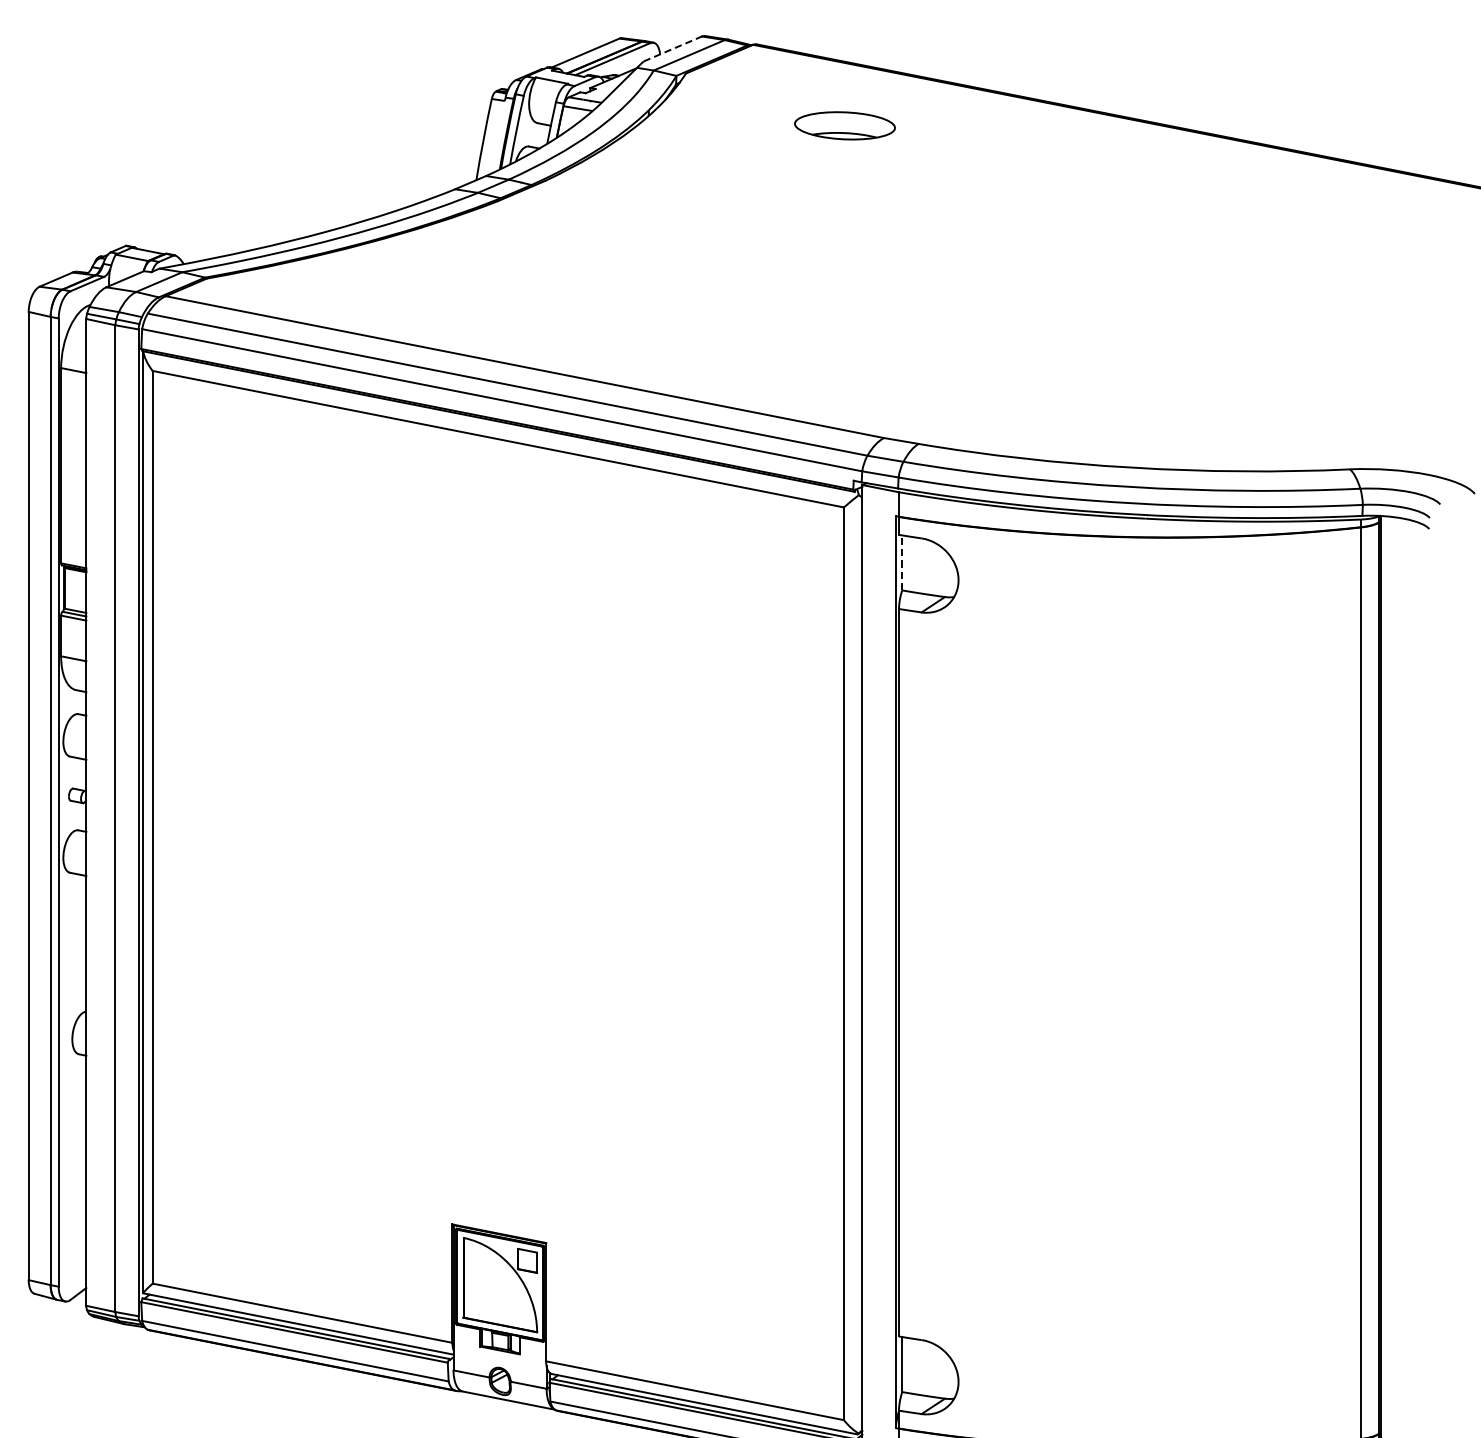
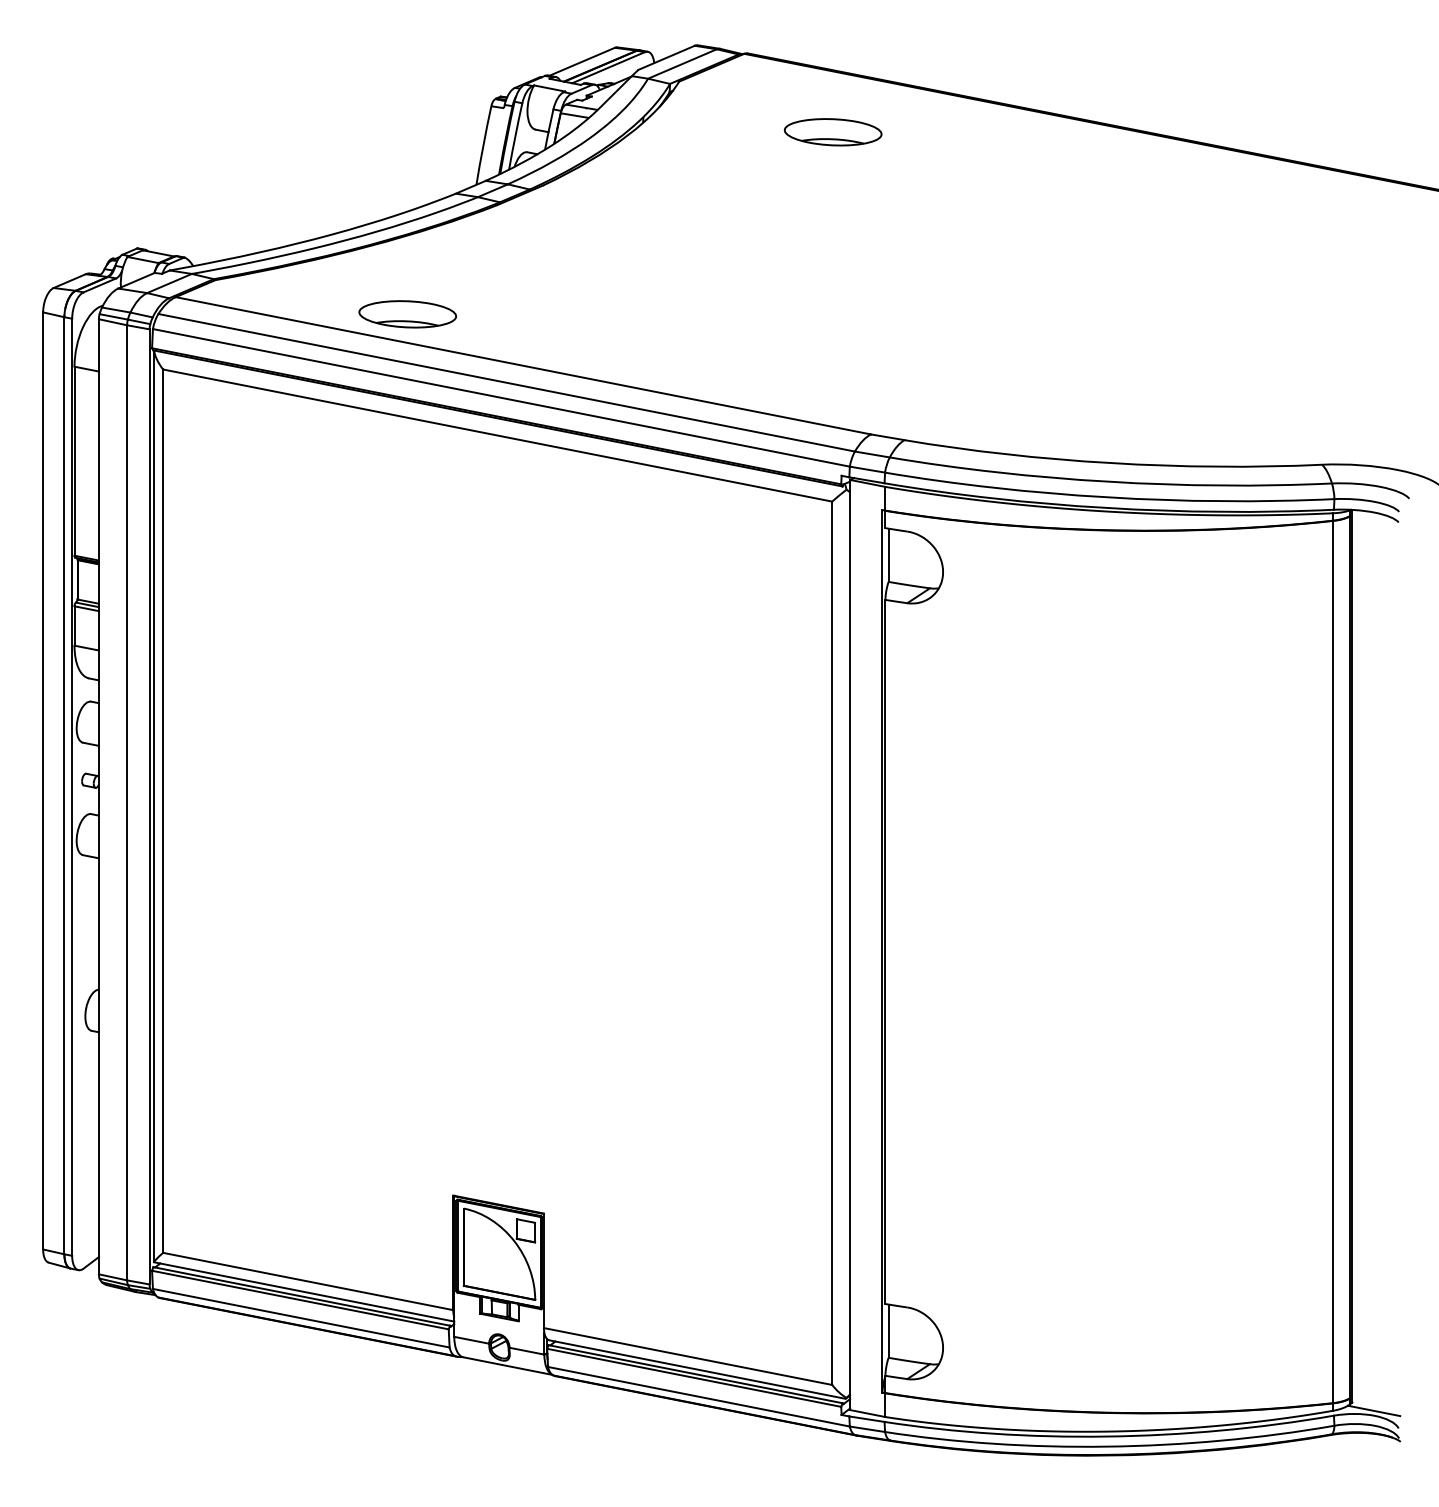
line: (672, 48) -> (666, 57), dashed -> solid
part: (405, 314) -> (407, 314), added
line: (902, 563) -> (888, 555), dashed -> solid

